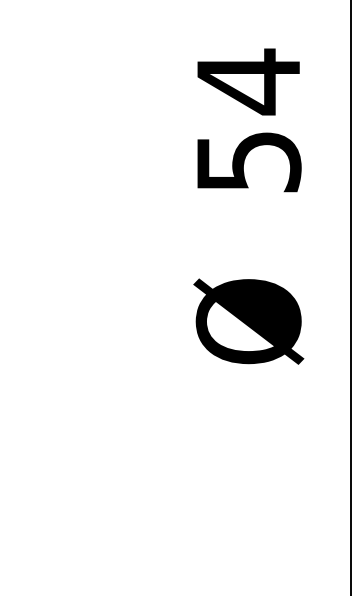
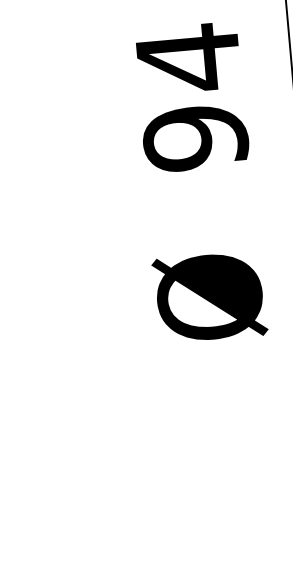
text: (248, 161) -> (195, 137), 54 -> 94

